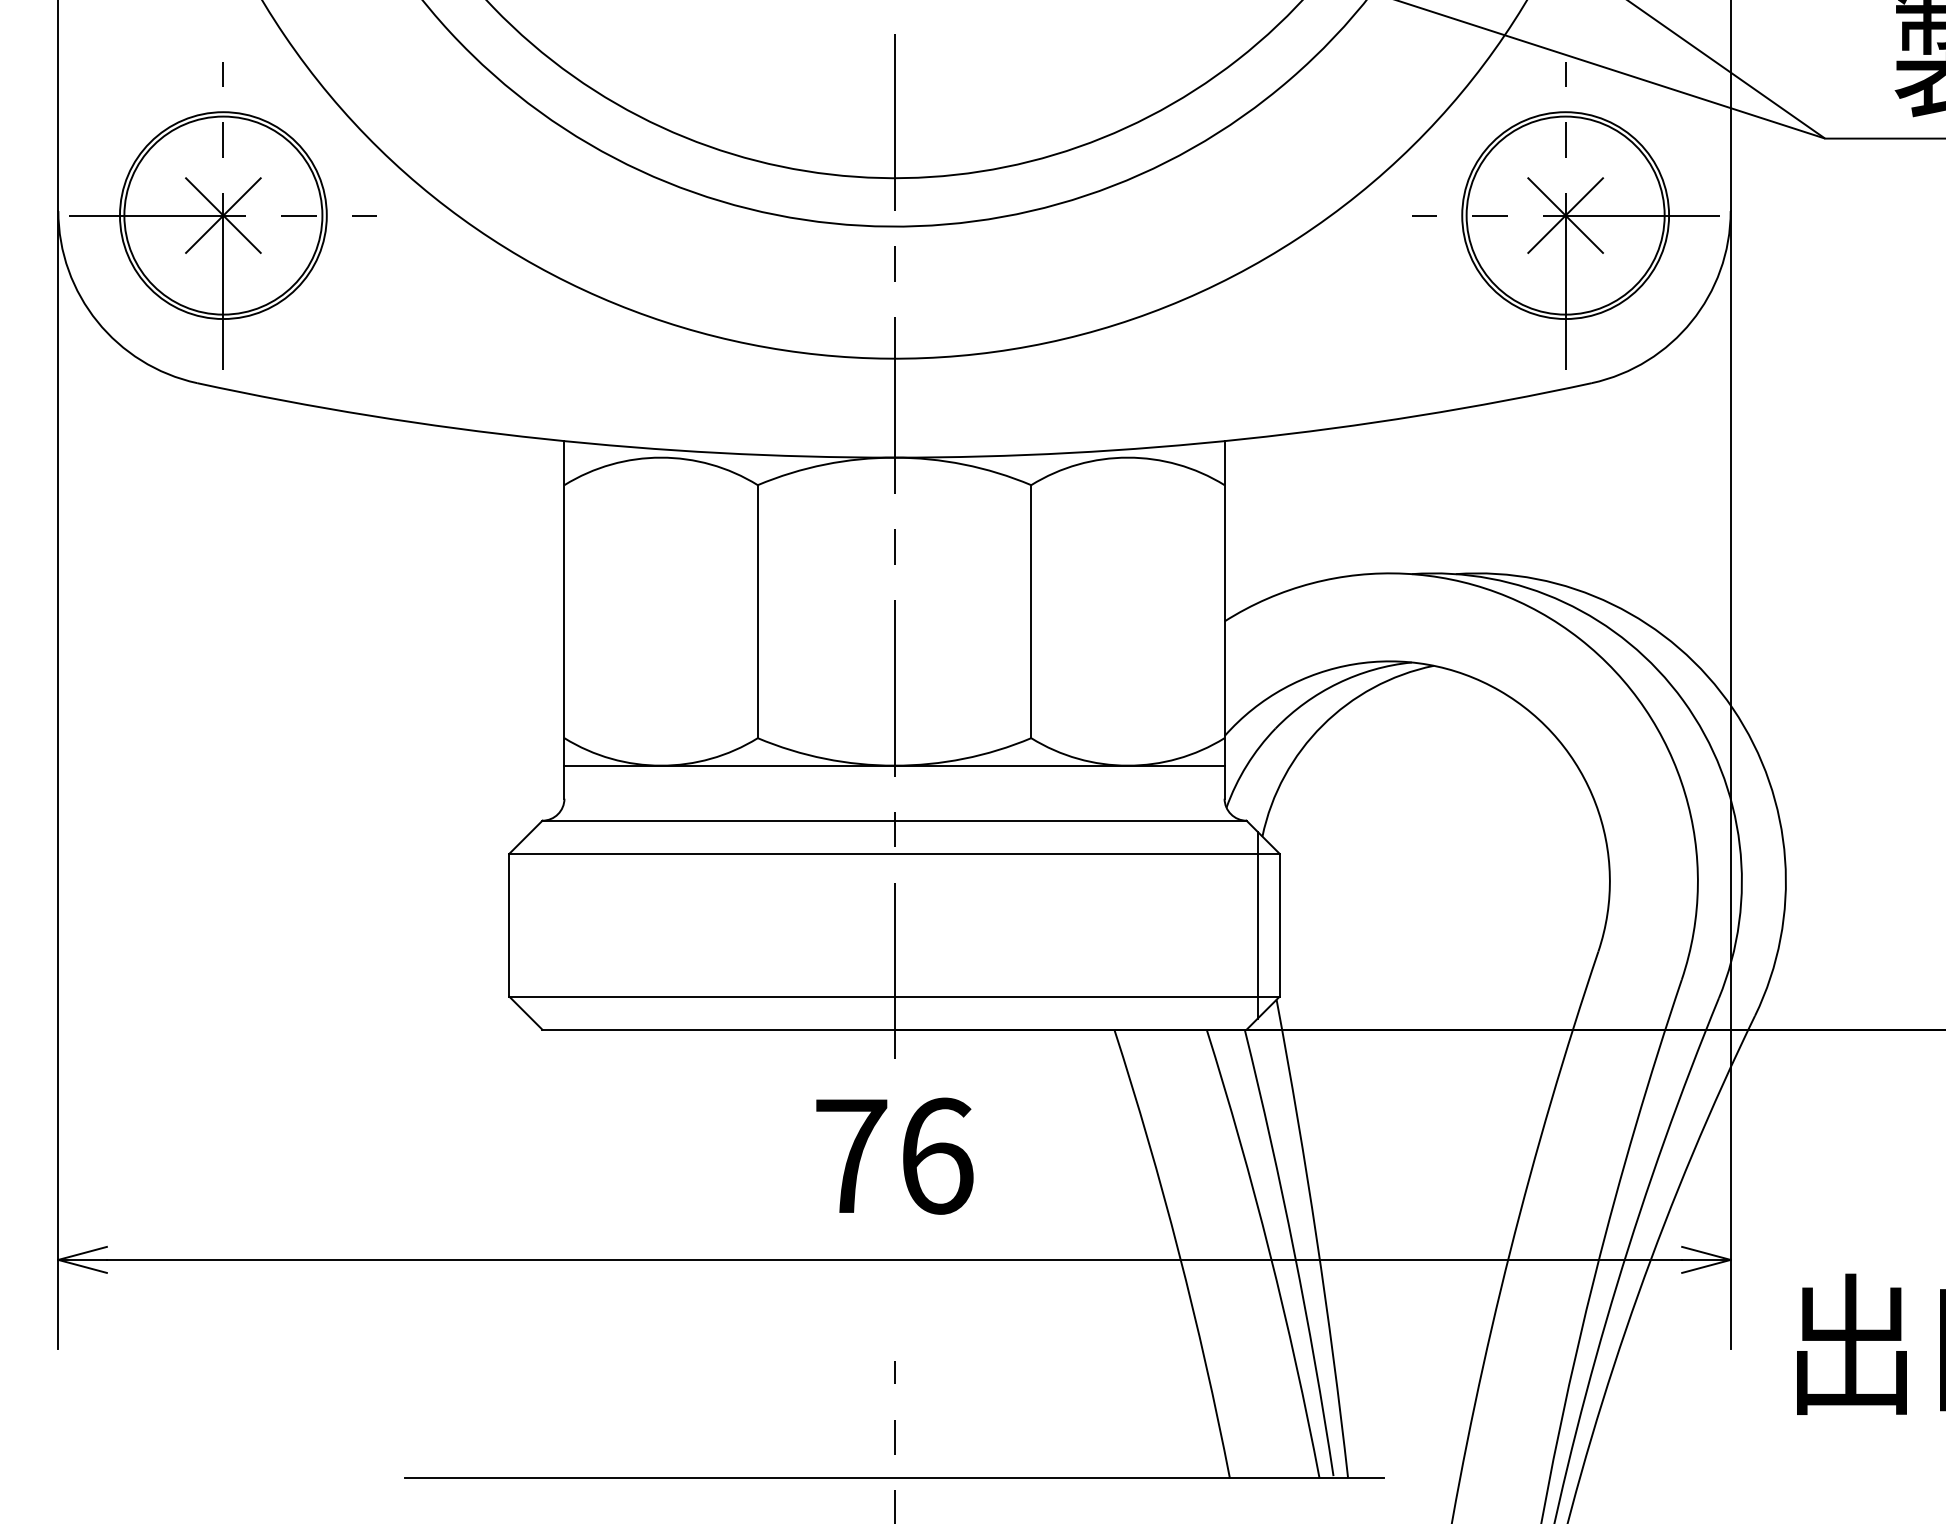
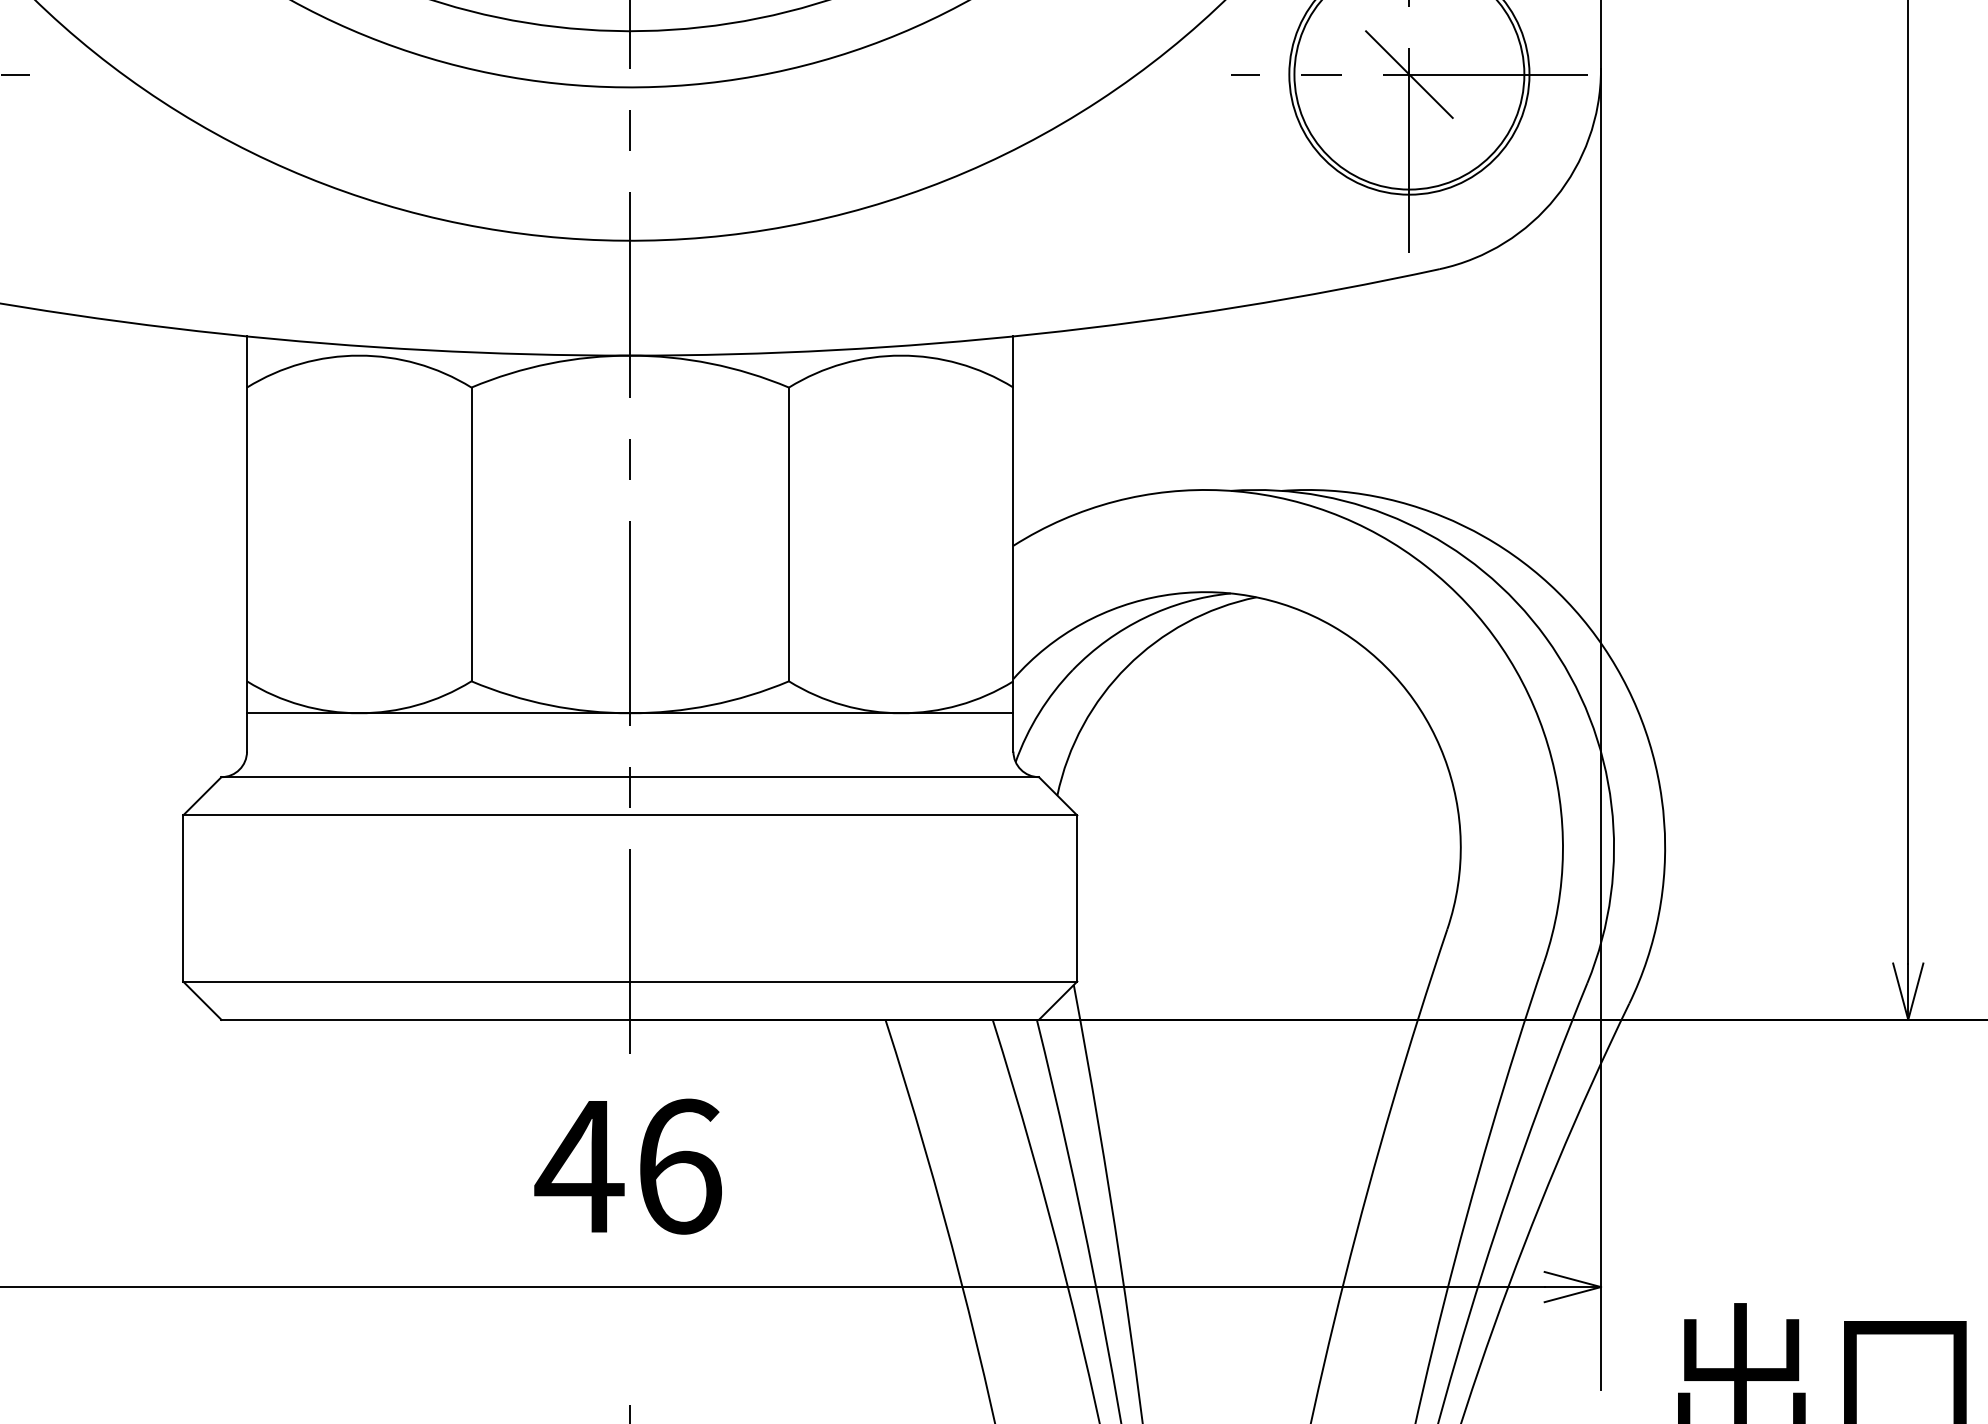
line: (1565, 215) -> (1409, 74), removed
line: (1257, 924) -> (1051, 897), removed
text: (850, 1155) -> (579, 1165), 76 -> 46

